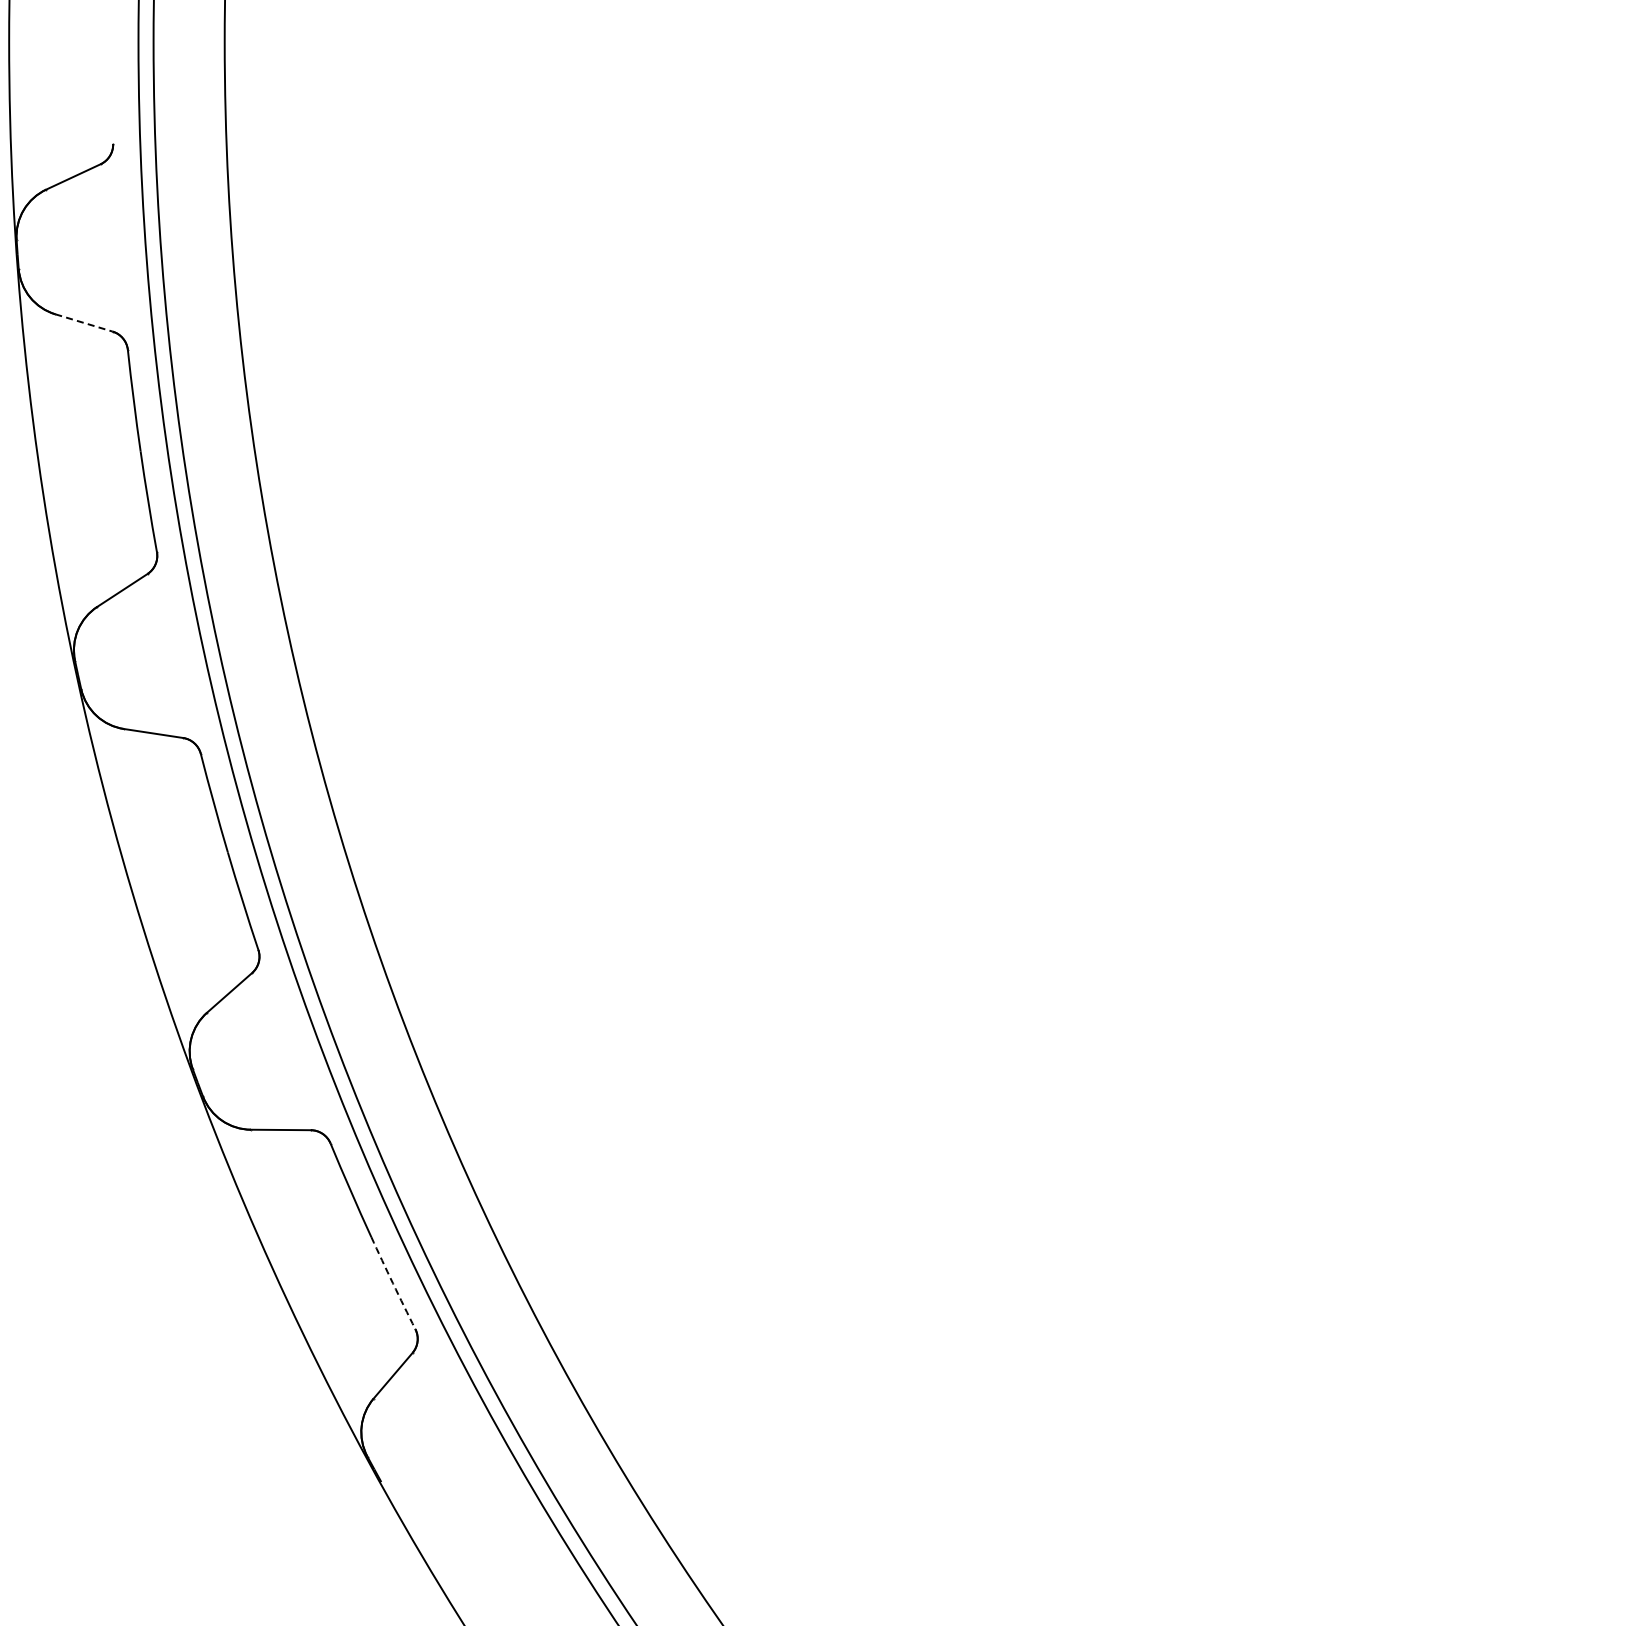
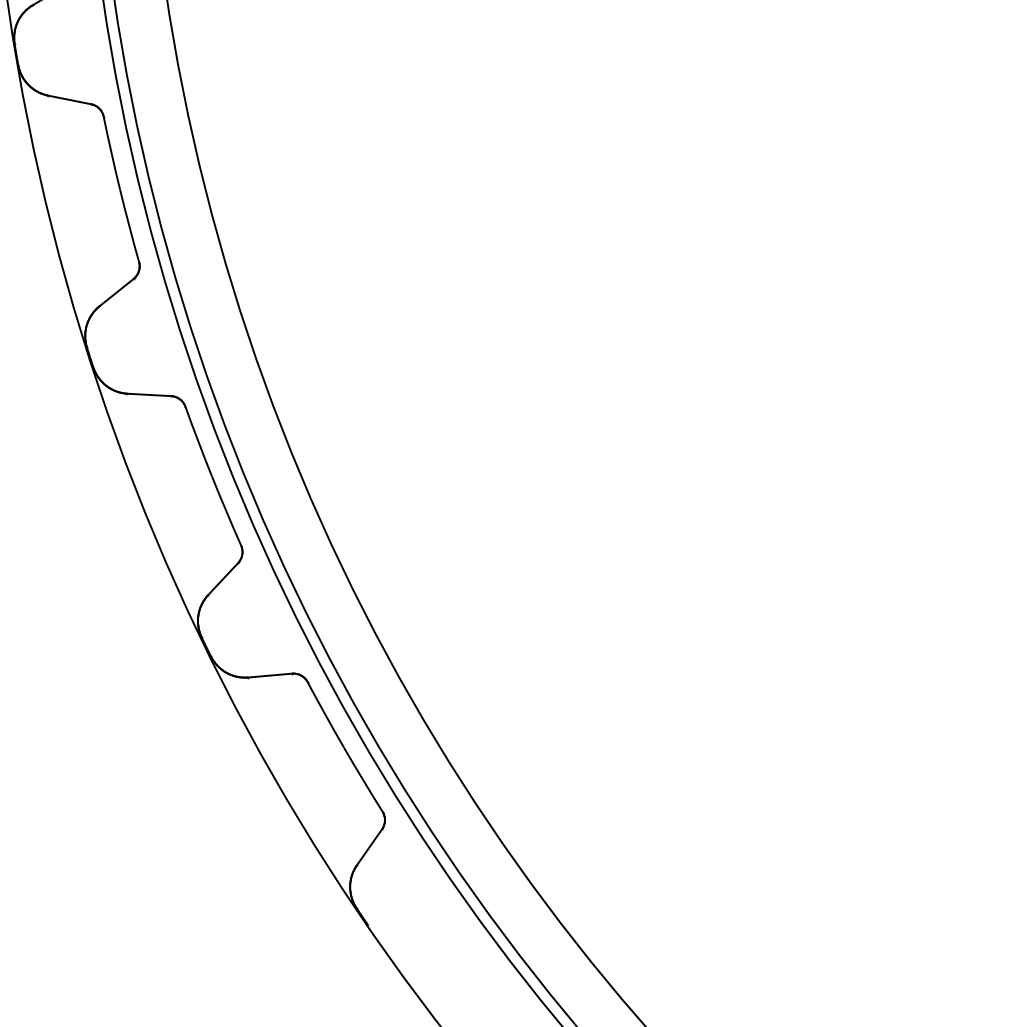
line: (84, 322) -> (70, 99), dashed -> solid
arc: (393, 1283) -> (363, 779), dashed -> solid

